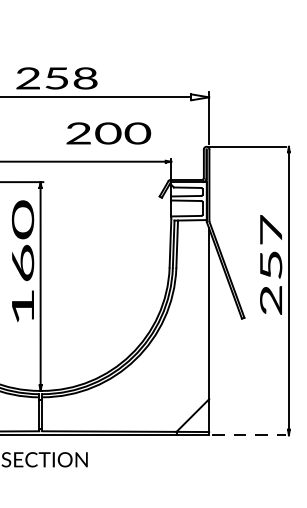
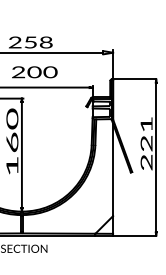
text: (108, 133) -> (34, 72), moved
text: (270, 246) -> (146, 133), 257 -> 221
line: (250, 435) -> (135, 235), dashed -> solid

